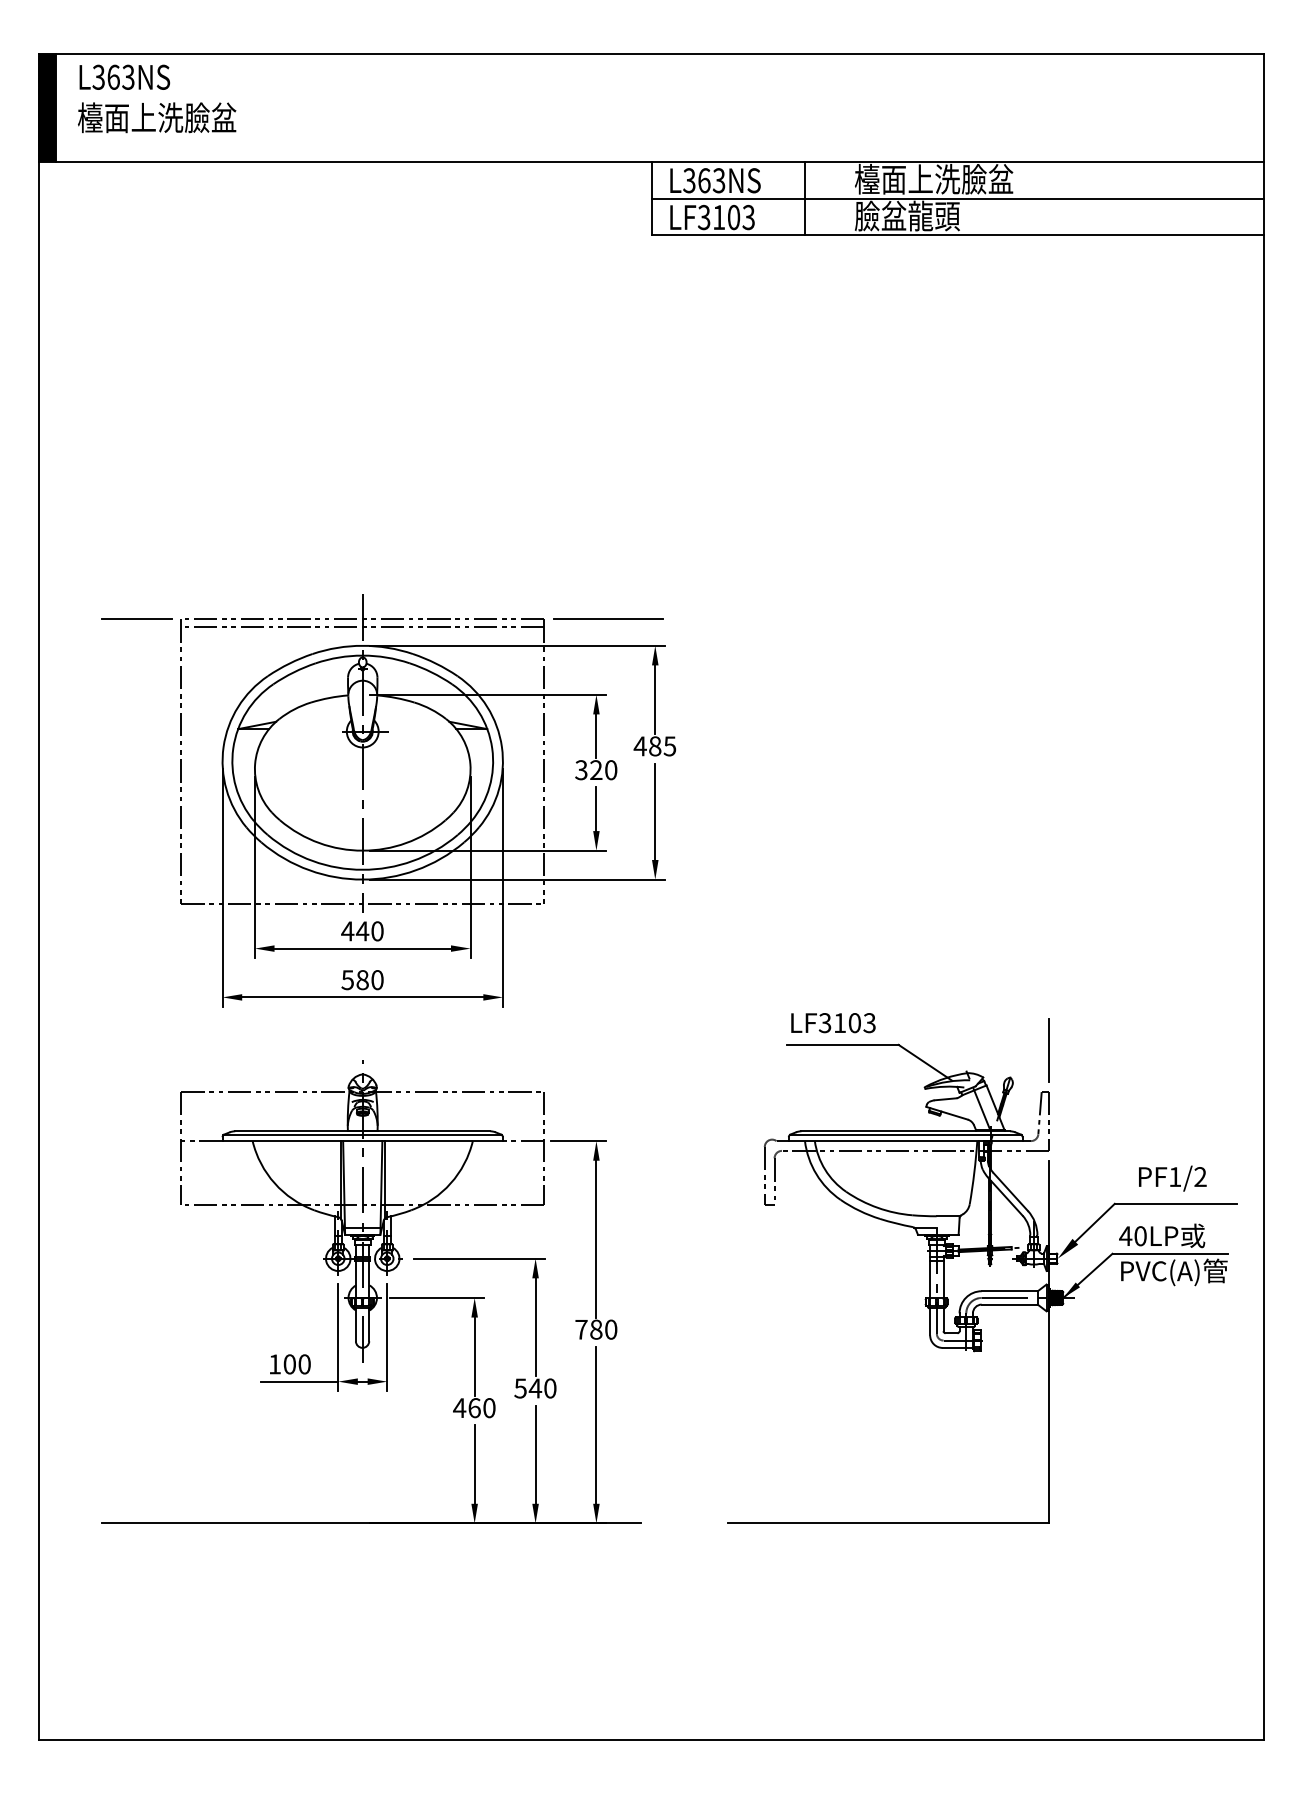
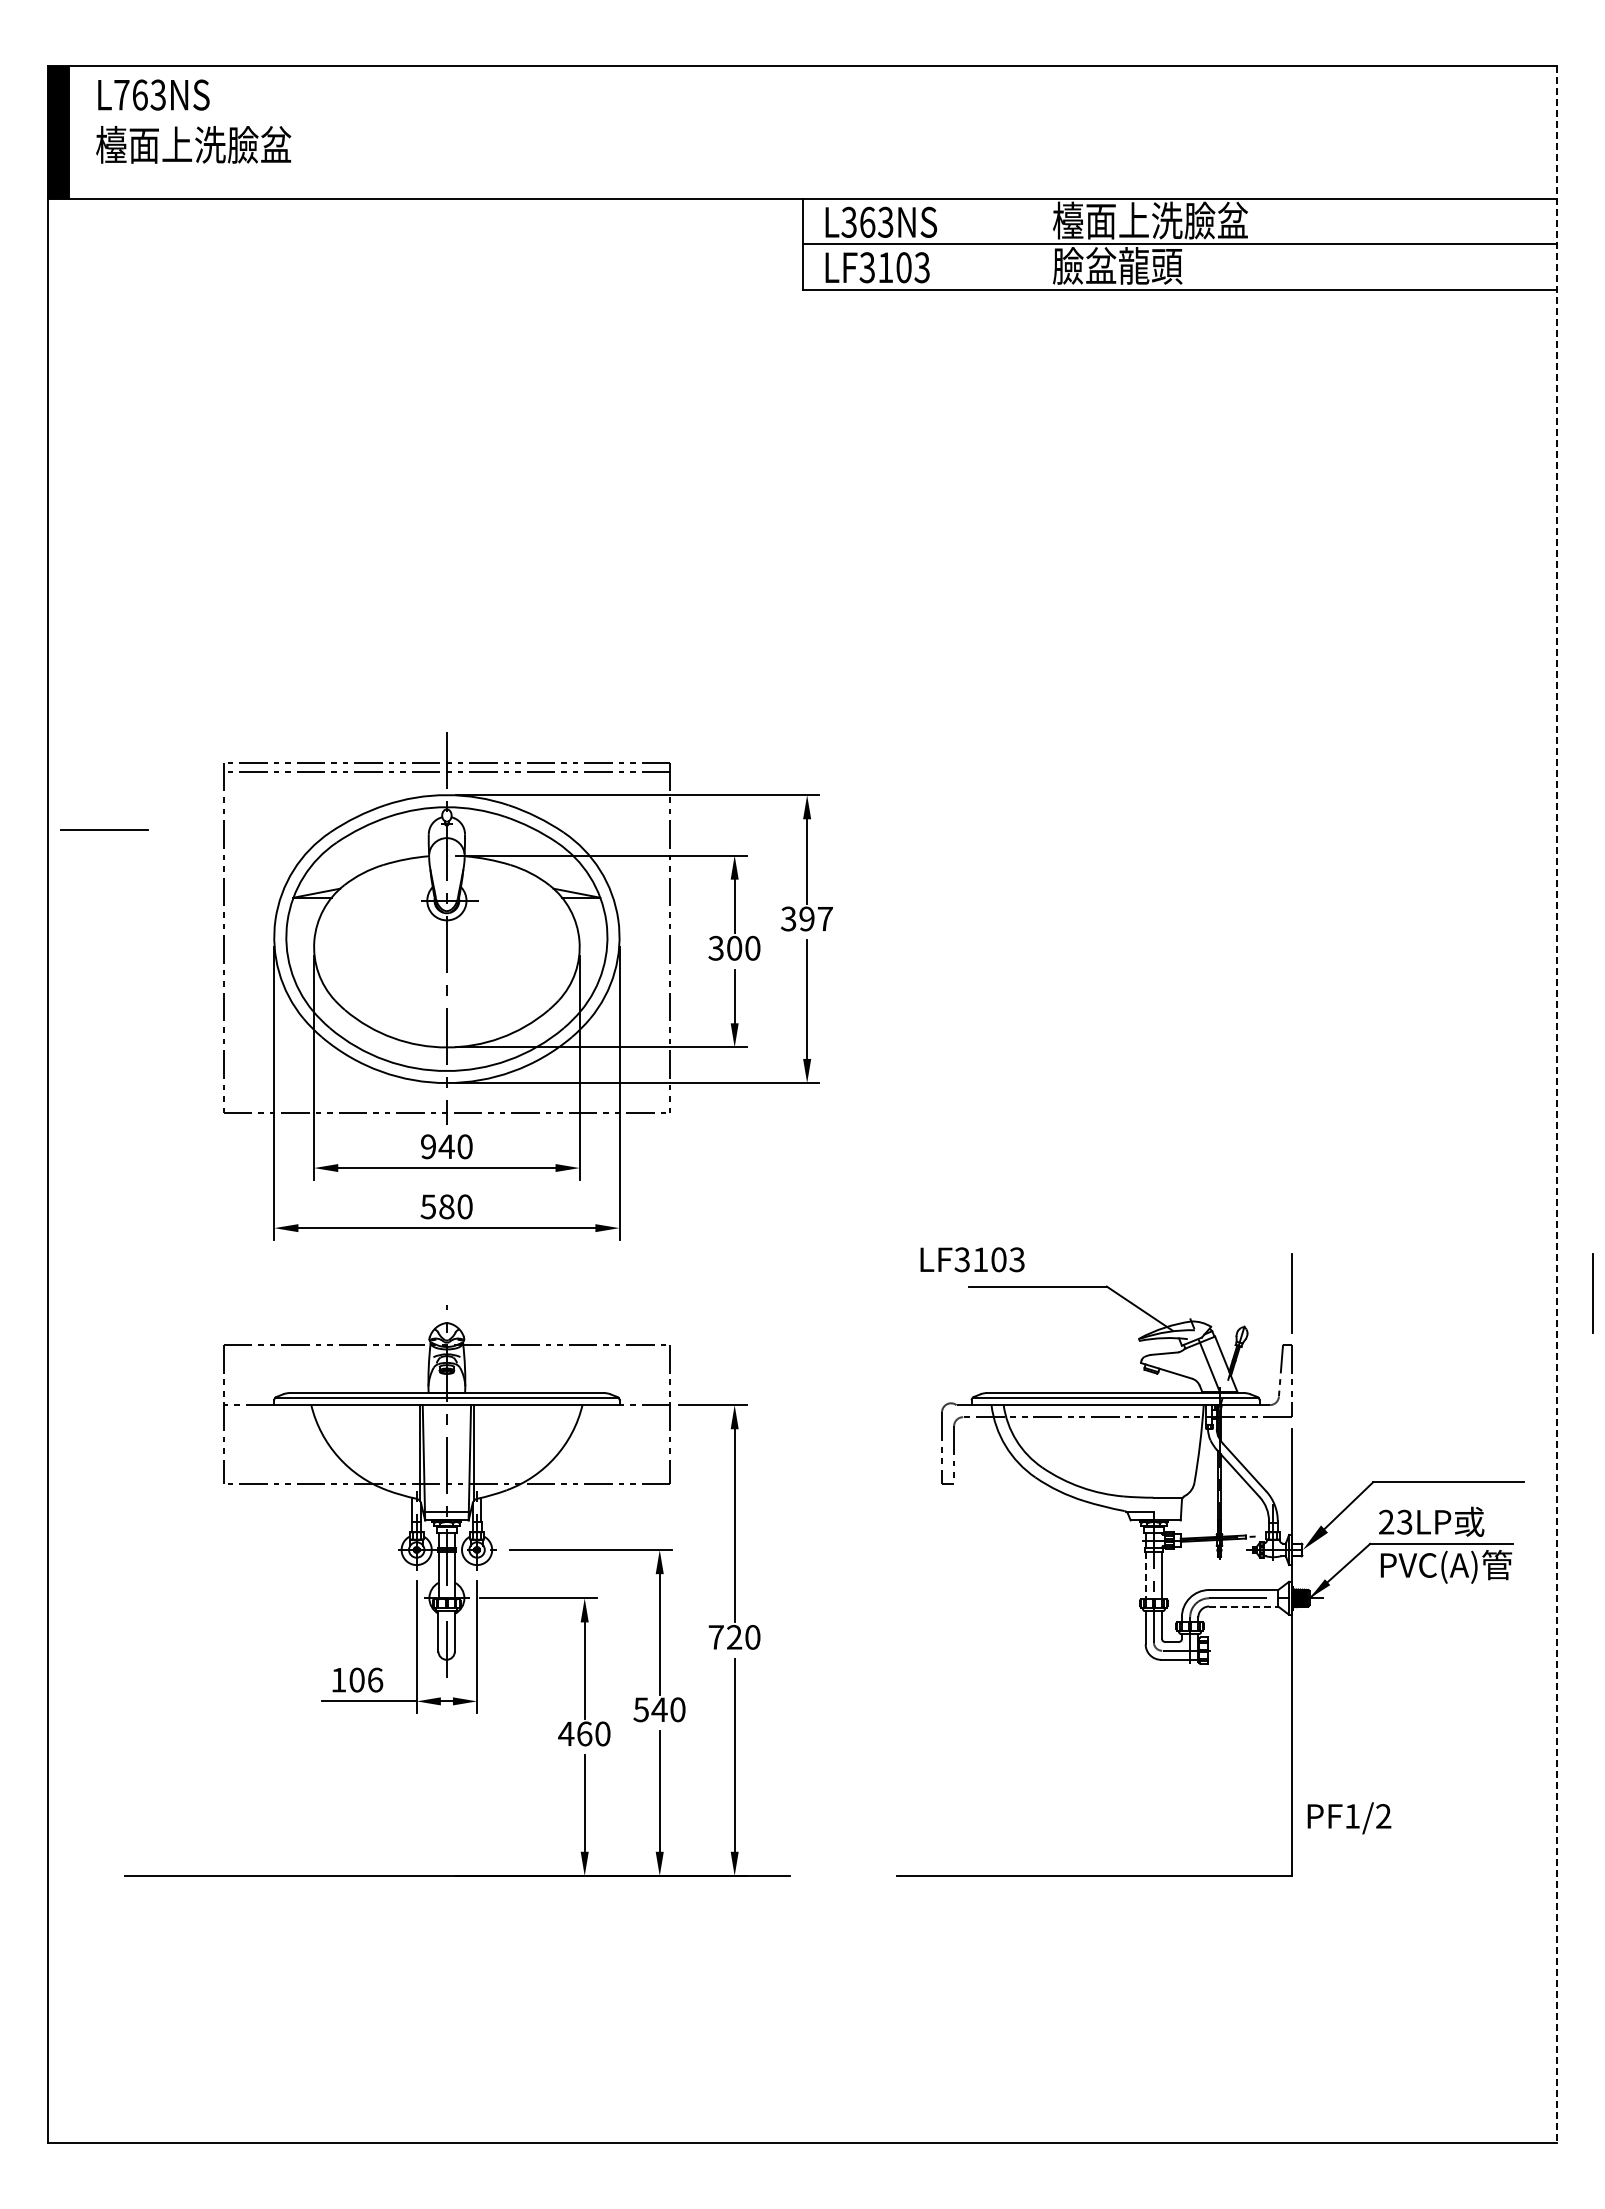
text: (98, 76) -> (121, 94), L363NS -> L763NS
line: (804, 198) -> (991, 244), removed
line: (136, 619) -> (104, 829), moved
line: (608, 619) -> (749, 762), removed
text: (654, 745) -> (806, 918), 485 -> 397
text: (596, 770) -> (734, 948), 320 -> 300
line: (1264, 897) -> (1557, 1105), solid -> dashed
text: (347, 931) -> (428, 1146), 440 -> 940
text: (833, 1022) -> (972, 1259), moved
line: (1292, 1050) -> (1592, 1293), added
text: (1172, 1178) -> (1349, 1818), moved
text: (1133, 1235) -> (1395, 1521), 40LP -> 23LP
line: (930, 1279) -> (1145, 1575), solid -> dashed
line: (1009, 1304) -> (1243, 1606), solid -> dashed
text: (596, 1329) -> (734, 1637), 780 -> 720
text: (304, 1363) -> (375, 1679), 100 -> 106

